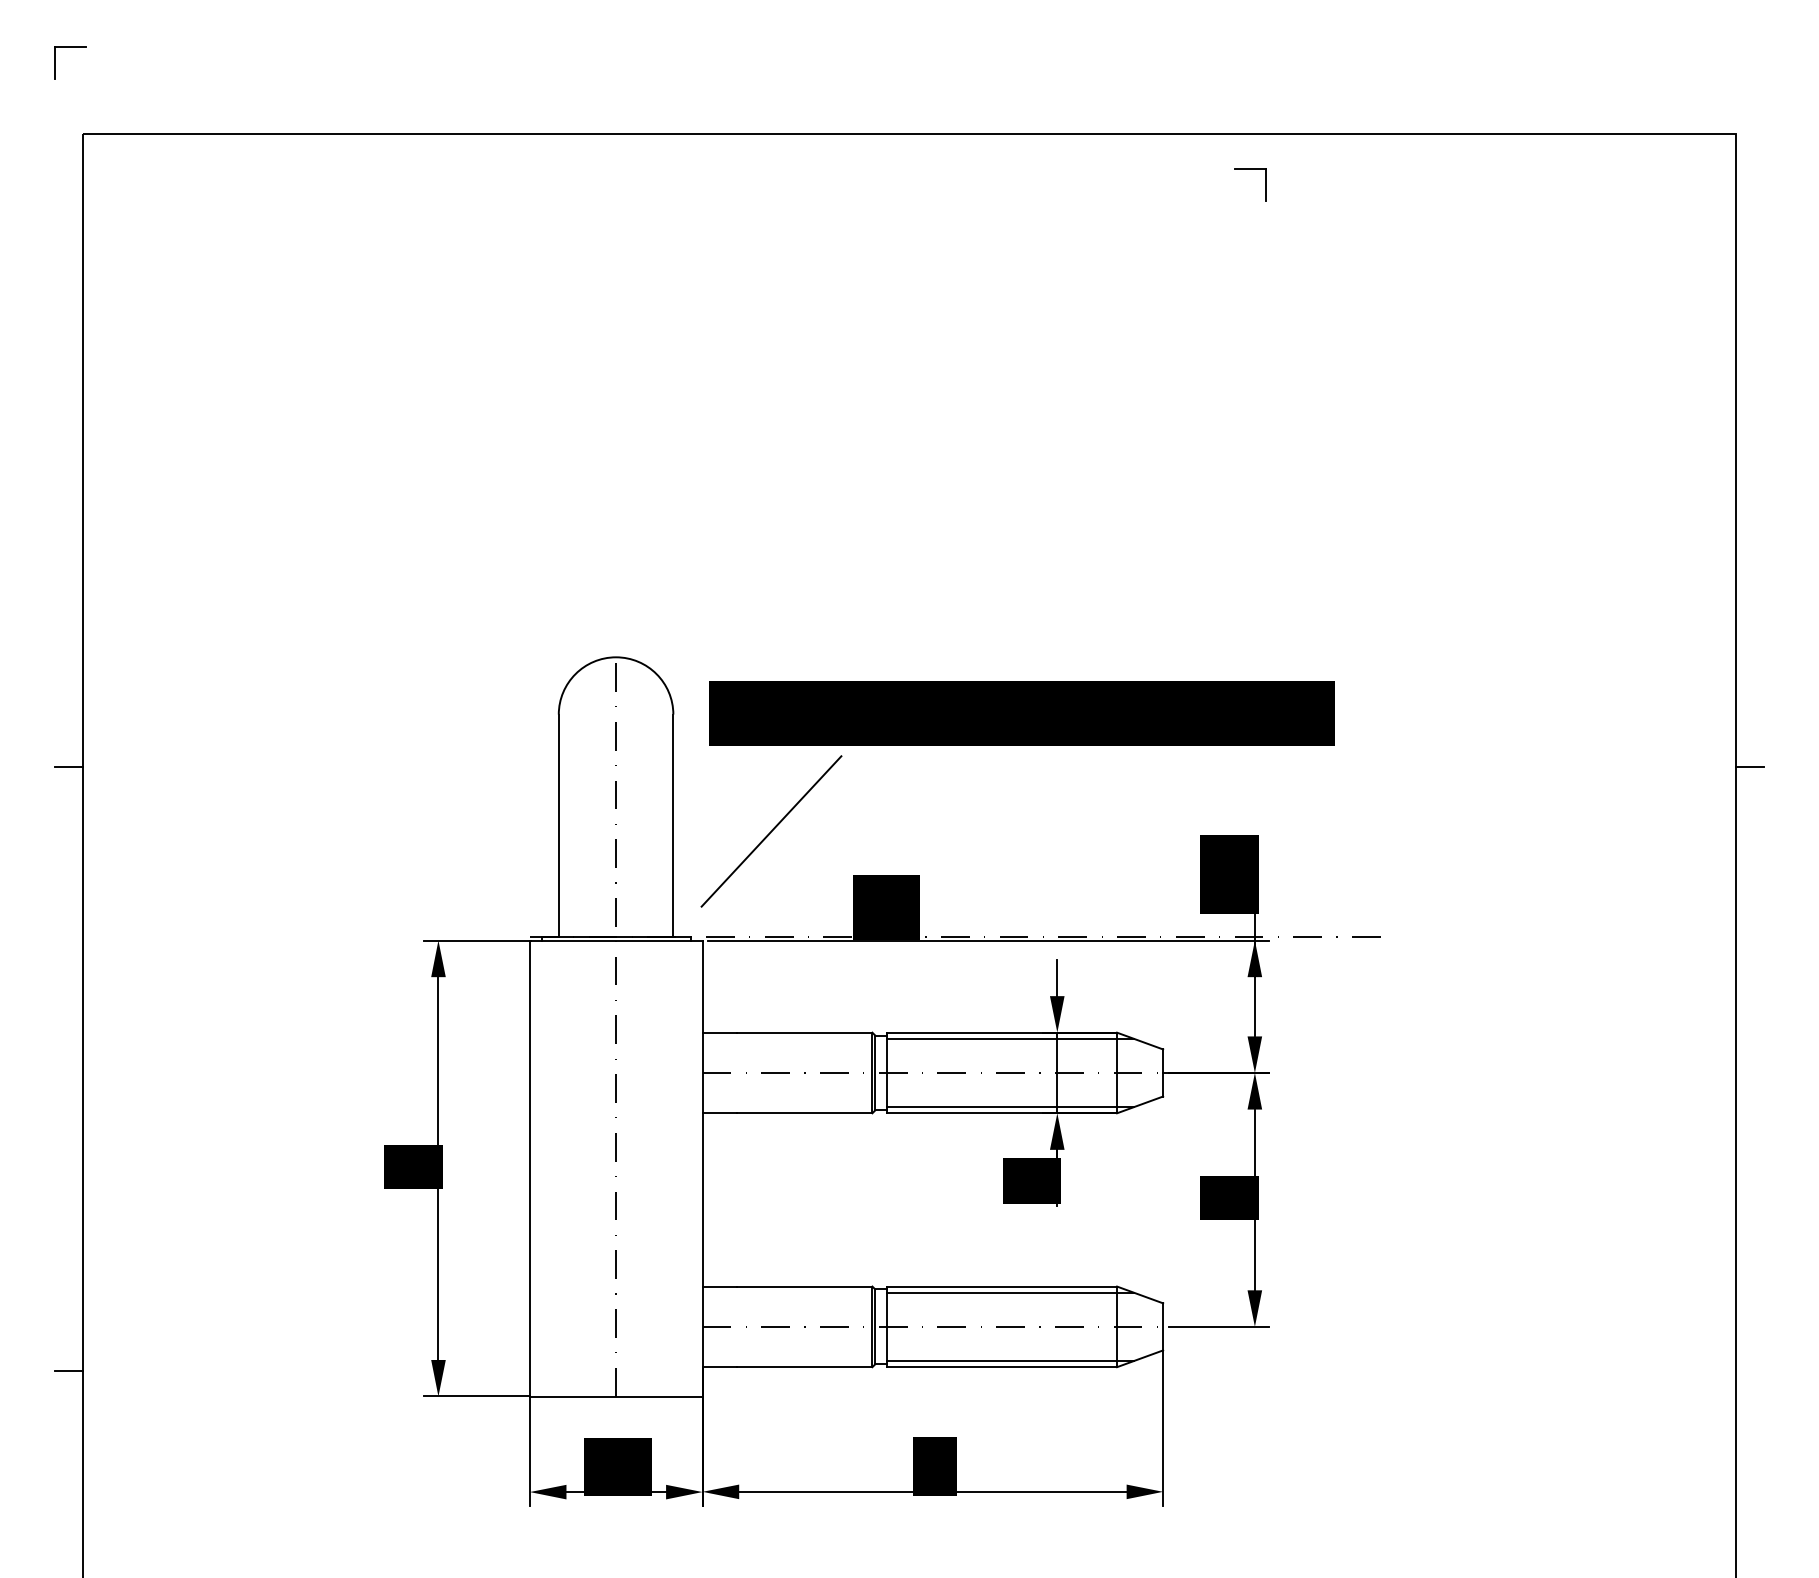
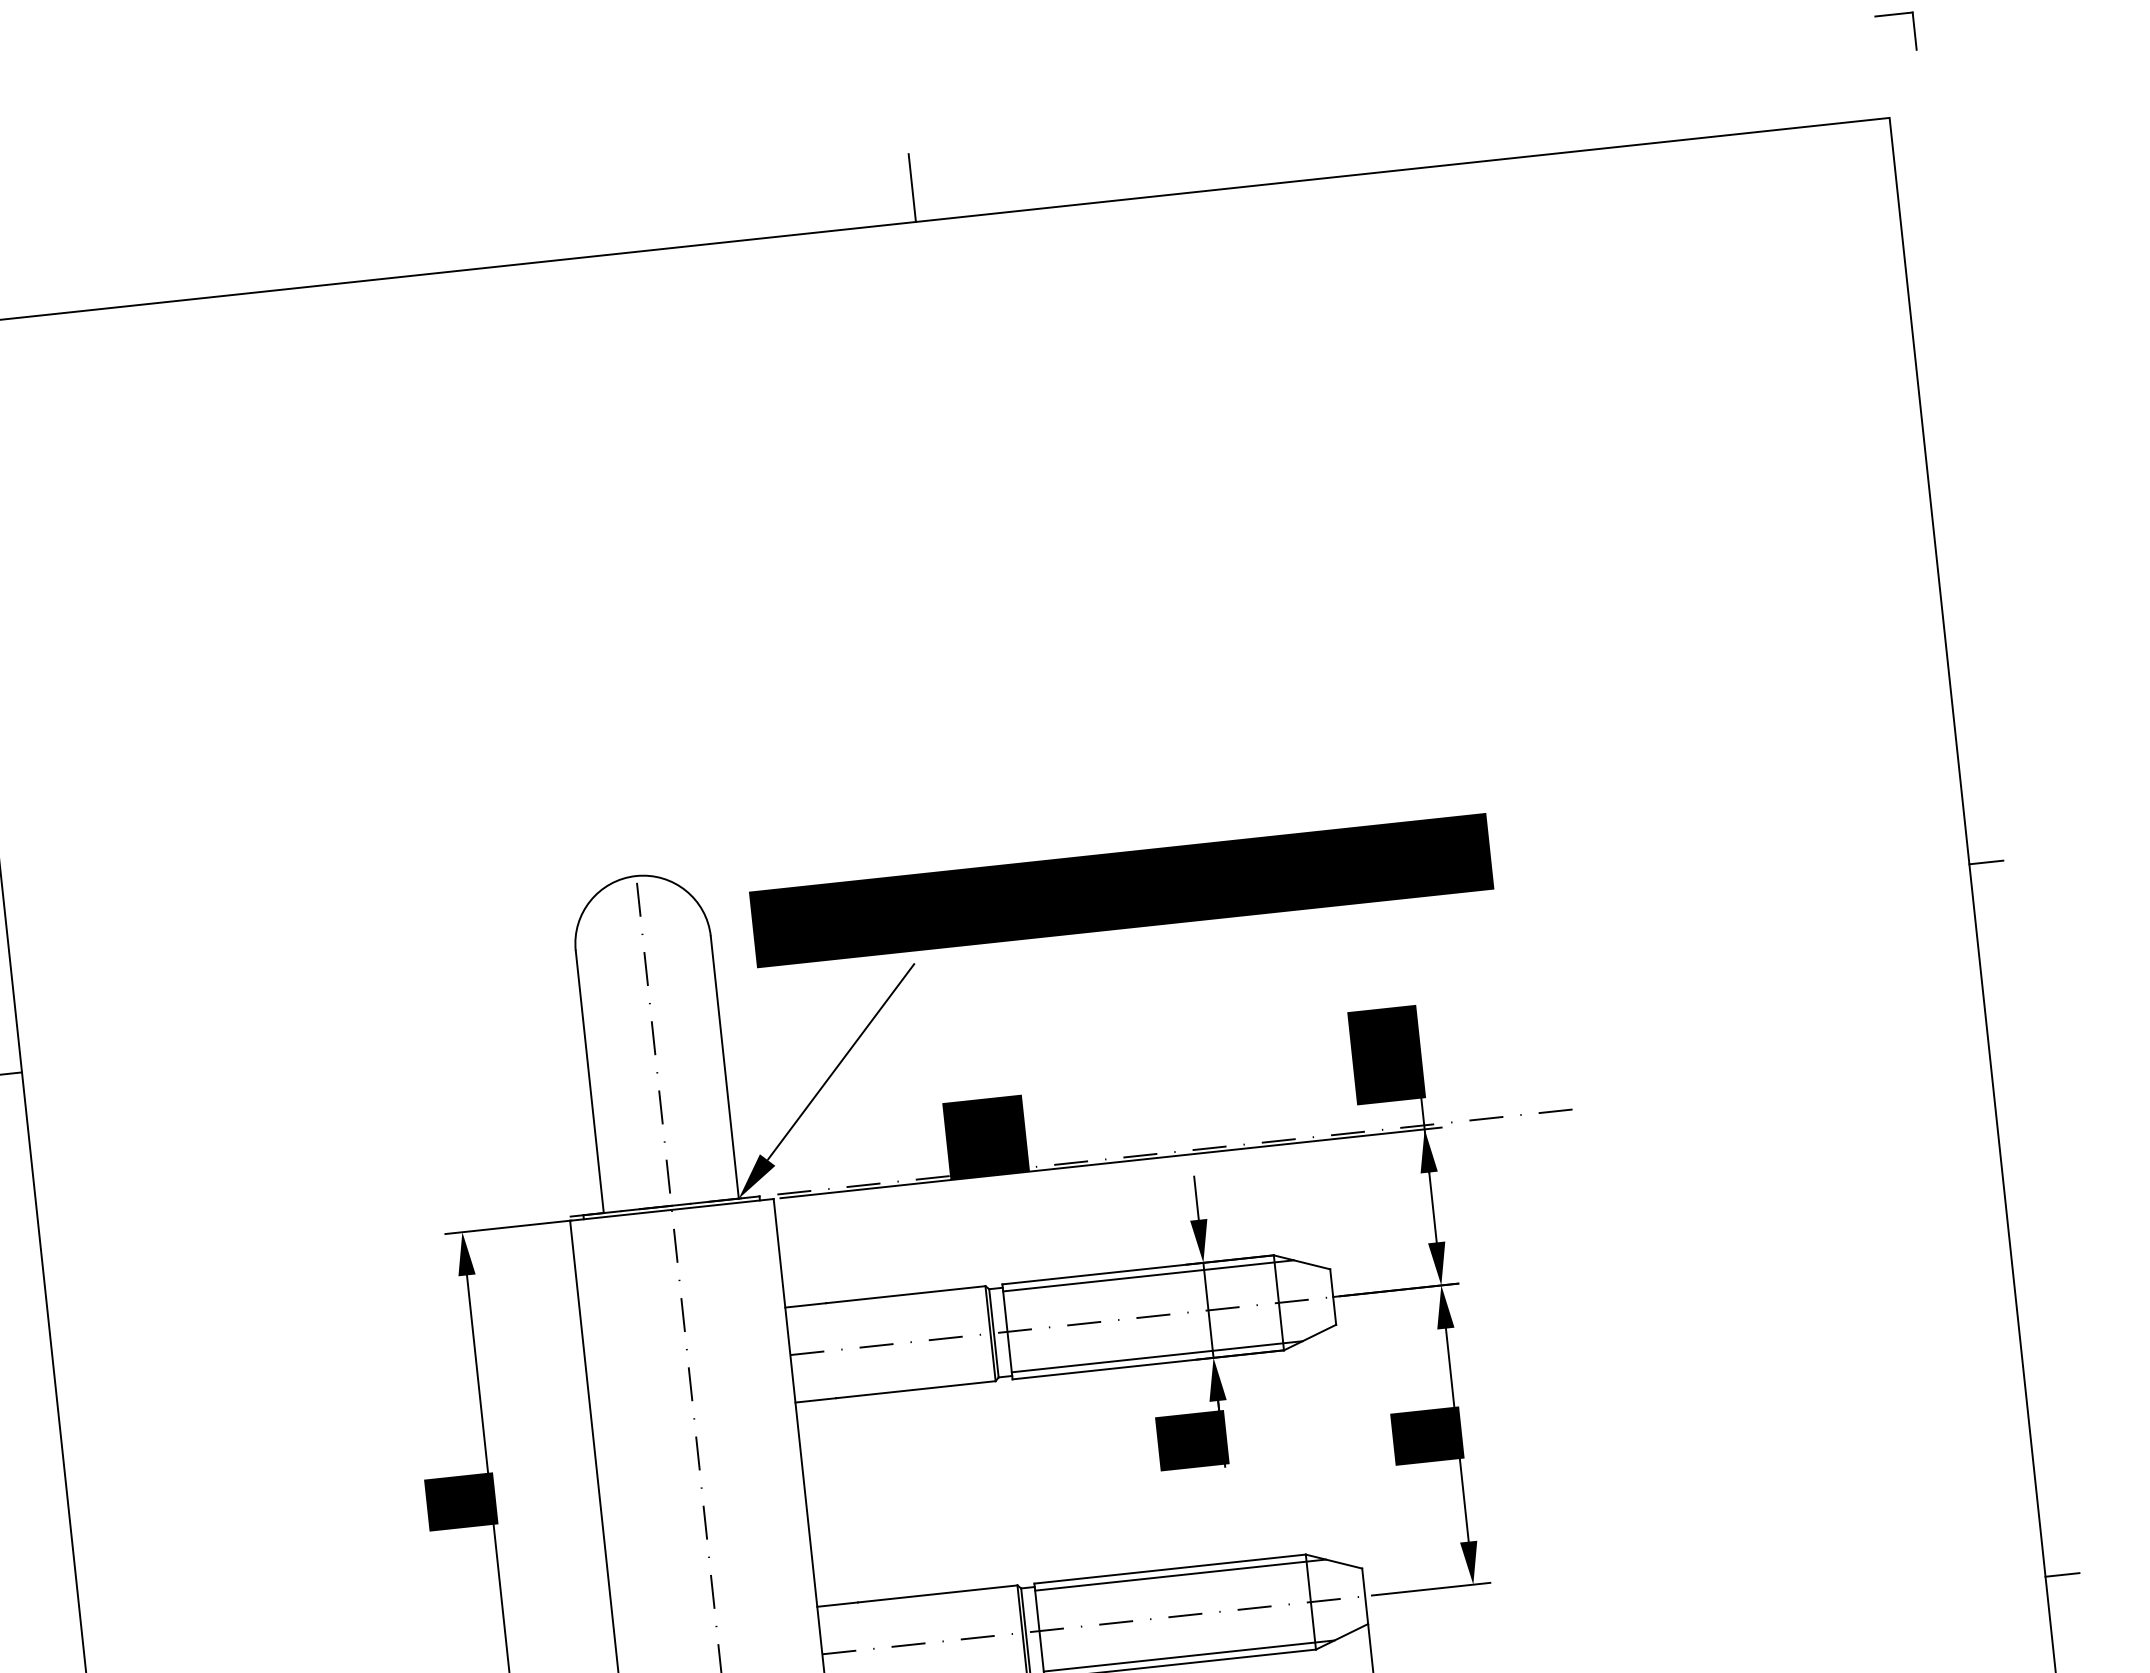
line: (909, 104) -> (912, 187), added
part: (1250, 169) -> (1893, 14), moved
fill: (689, 919) -> (755, 1175), added
line: (1749, 1371) -> (2061, 1575), added

